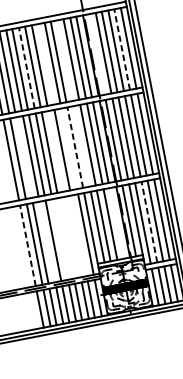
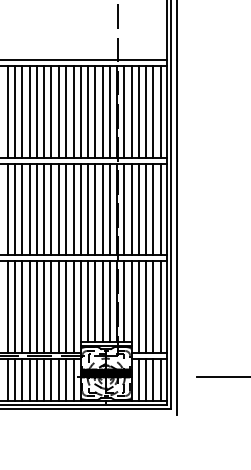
line: (122, 49) -> (153, 111), dashed -> solid
line: (97, 54) -> (124, 111), added
line: (65, 60) -> (88, 111), added
line: (45, 64) -> (65, 111), added
line: (26, 67) -> (44, 111), dashed -> solid
line: (82, 146) -> (88, 209), added
line: (75, 147) -> (80, 209), dashed -> solid
line: (69, 148) -> (73, 209), added
line: (55, 151) -> (58, 209), added
line: (24, 157) -> (22, 209), added
line: (149, 222) -> (146, 307), dashed -> solid
line: (116, 223) -> (109, 301), added
line: (78, 236) -> (65, 307), added
line: (72, 237) -> (58, 307), added
line: (66, 238) -> (51, 307), added
line: (60, 239) -> (44, 307), added
line: (47, 242) -> (29, 307), added
line: (27, 246) -> (7, 307), dashed -> solid

